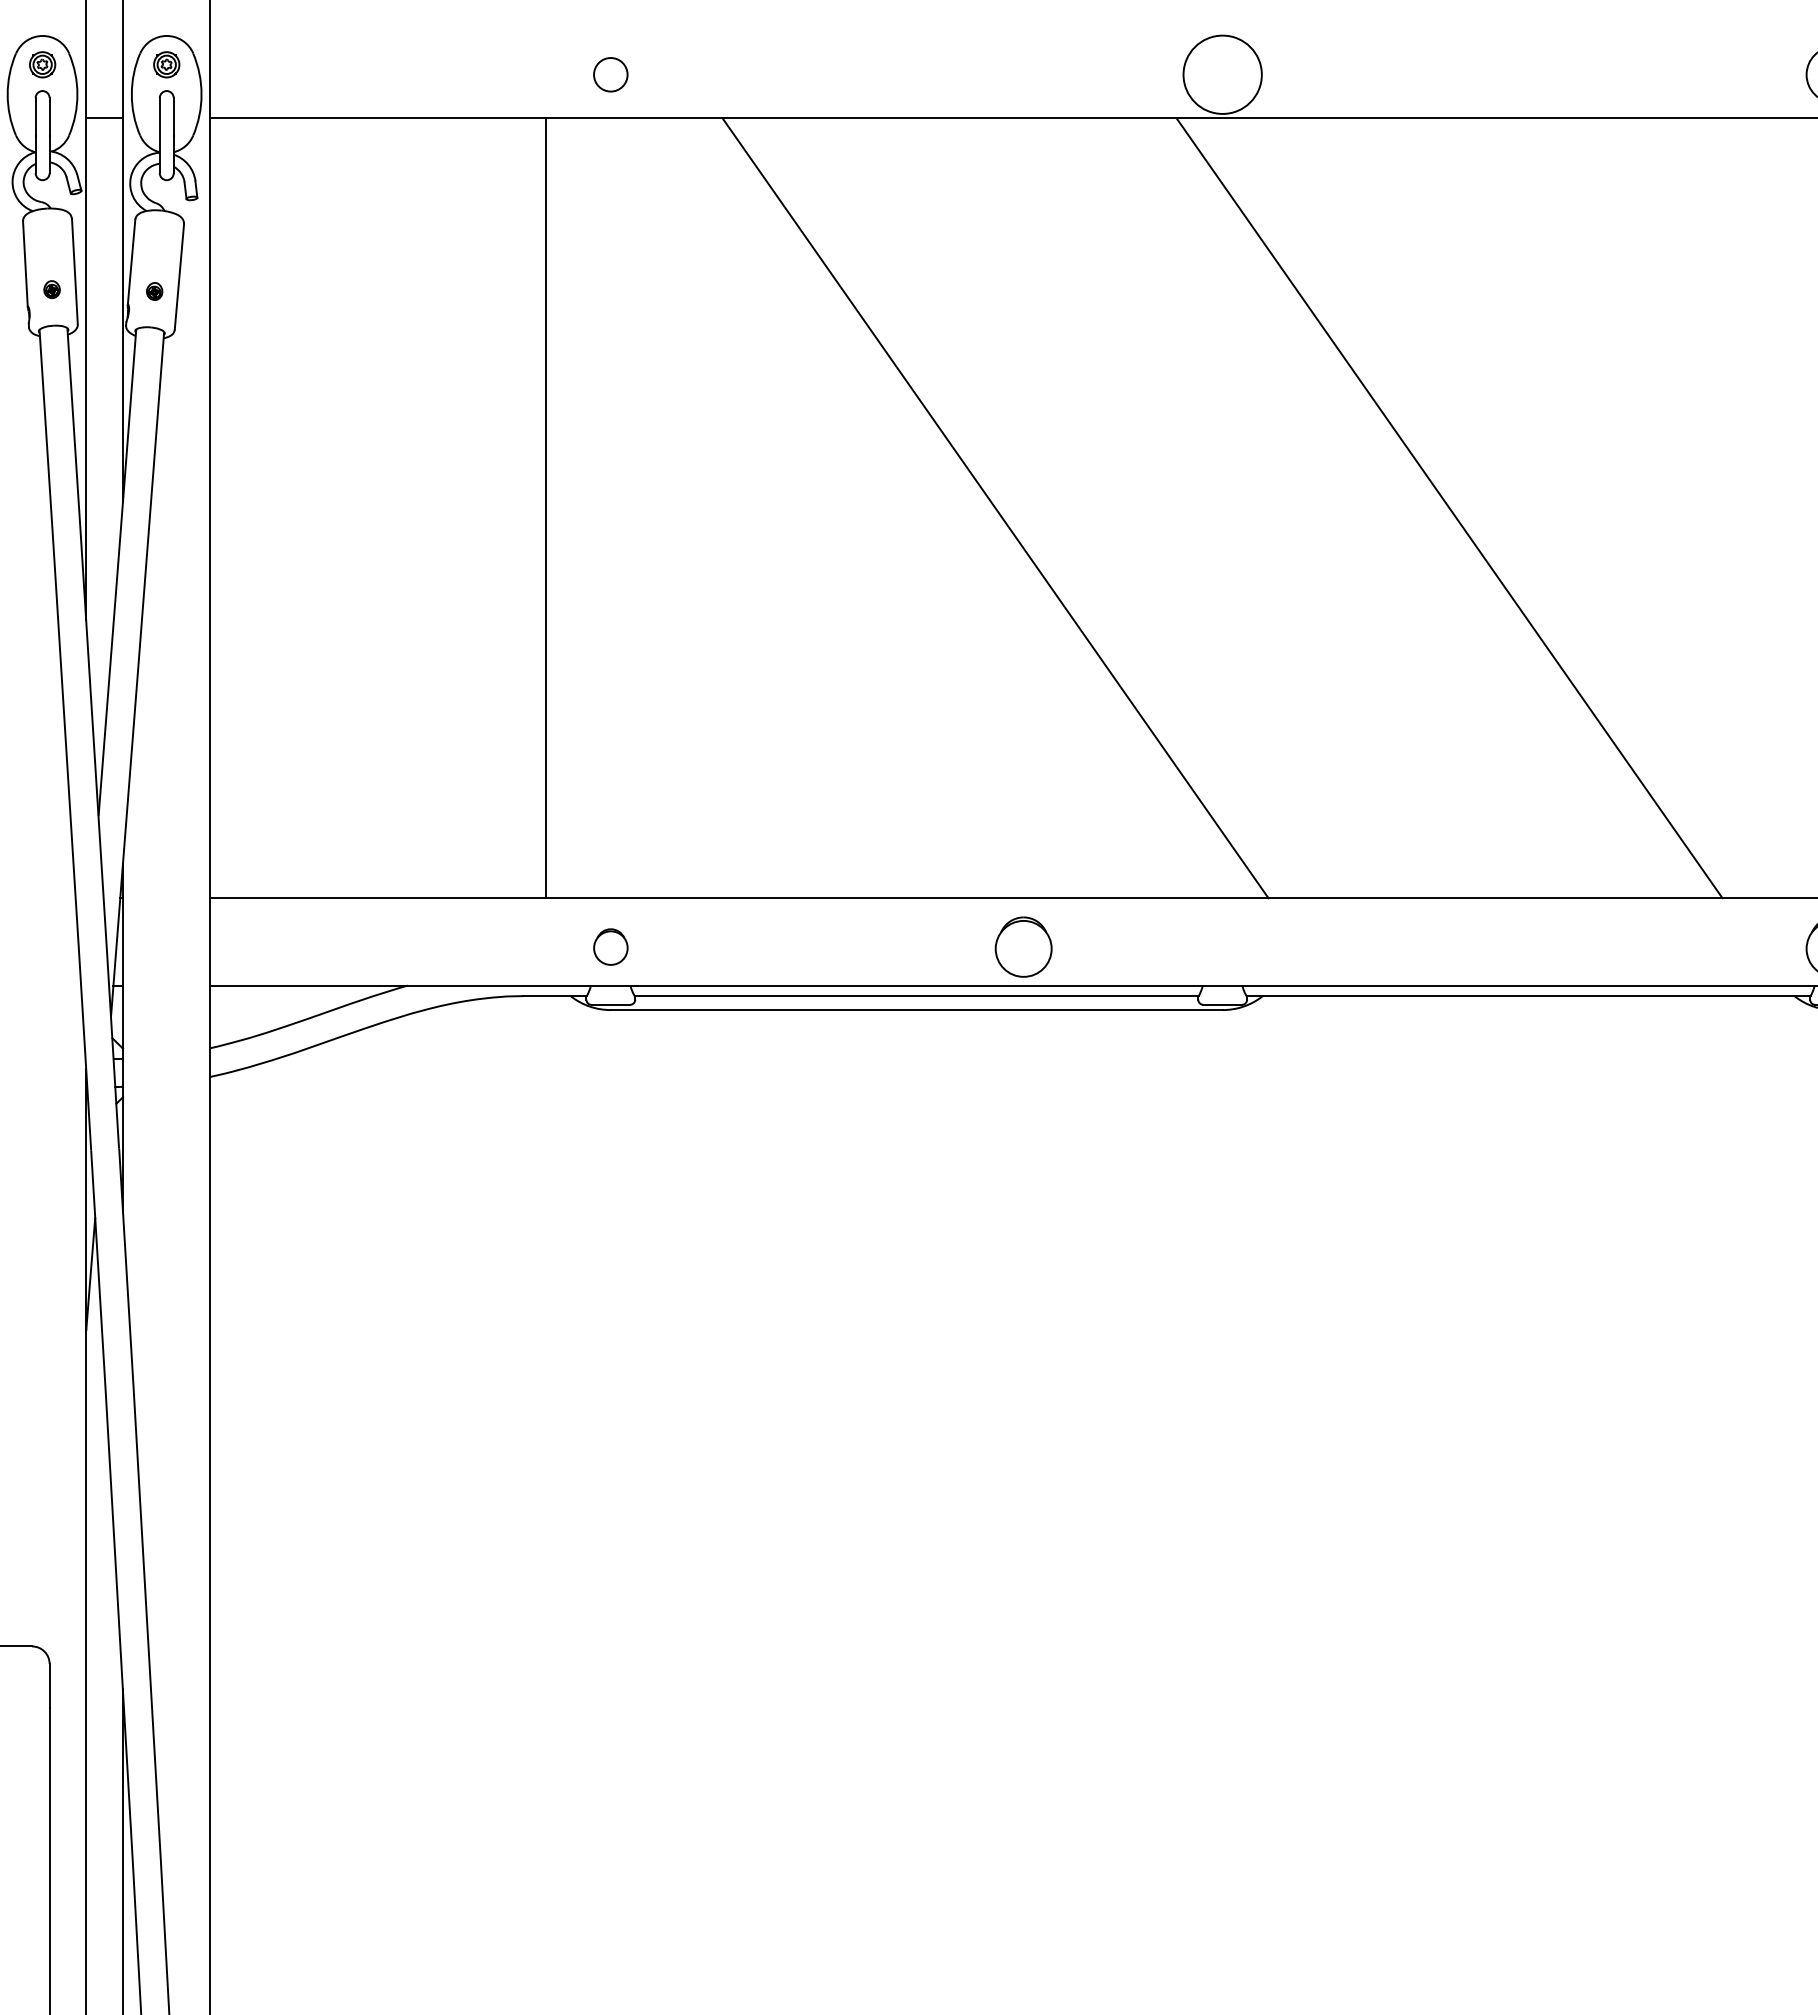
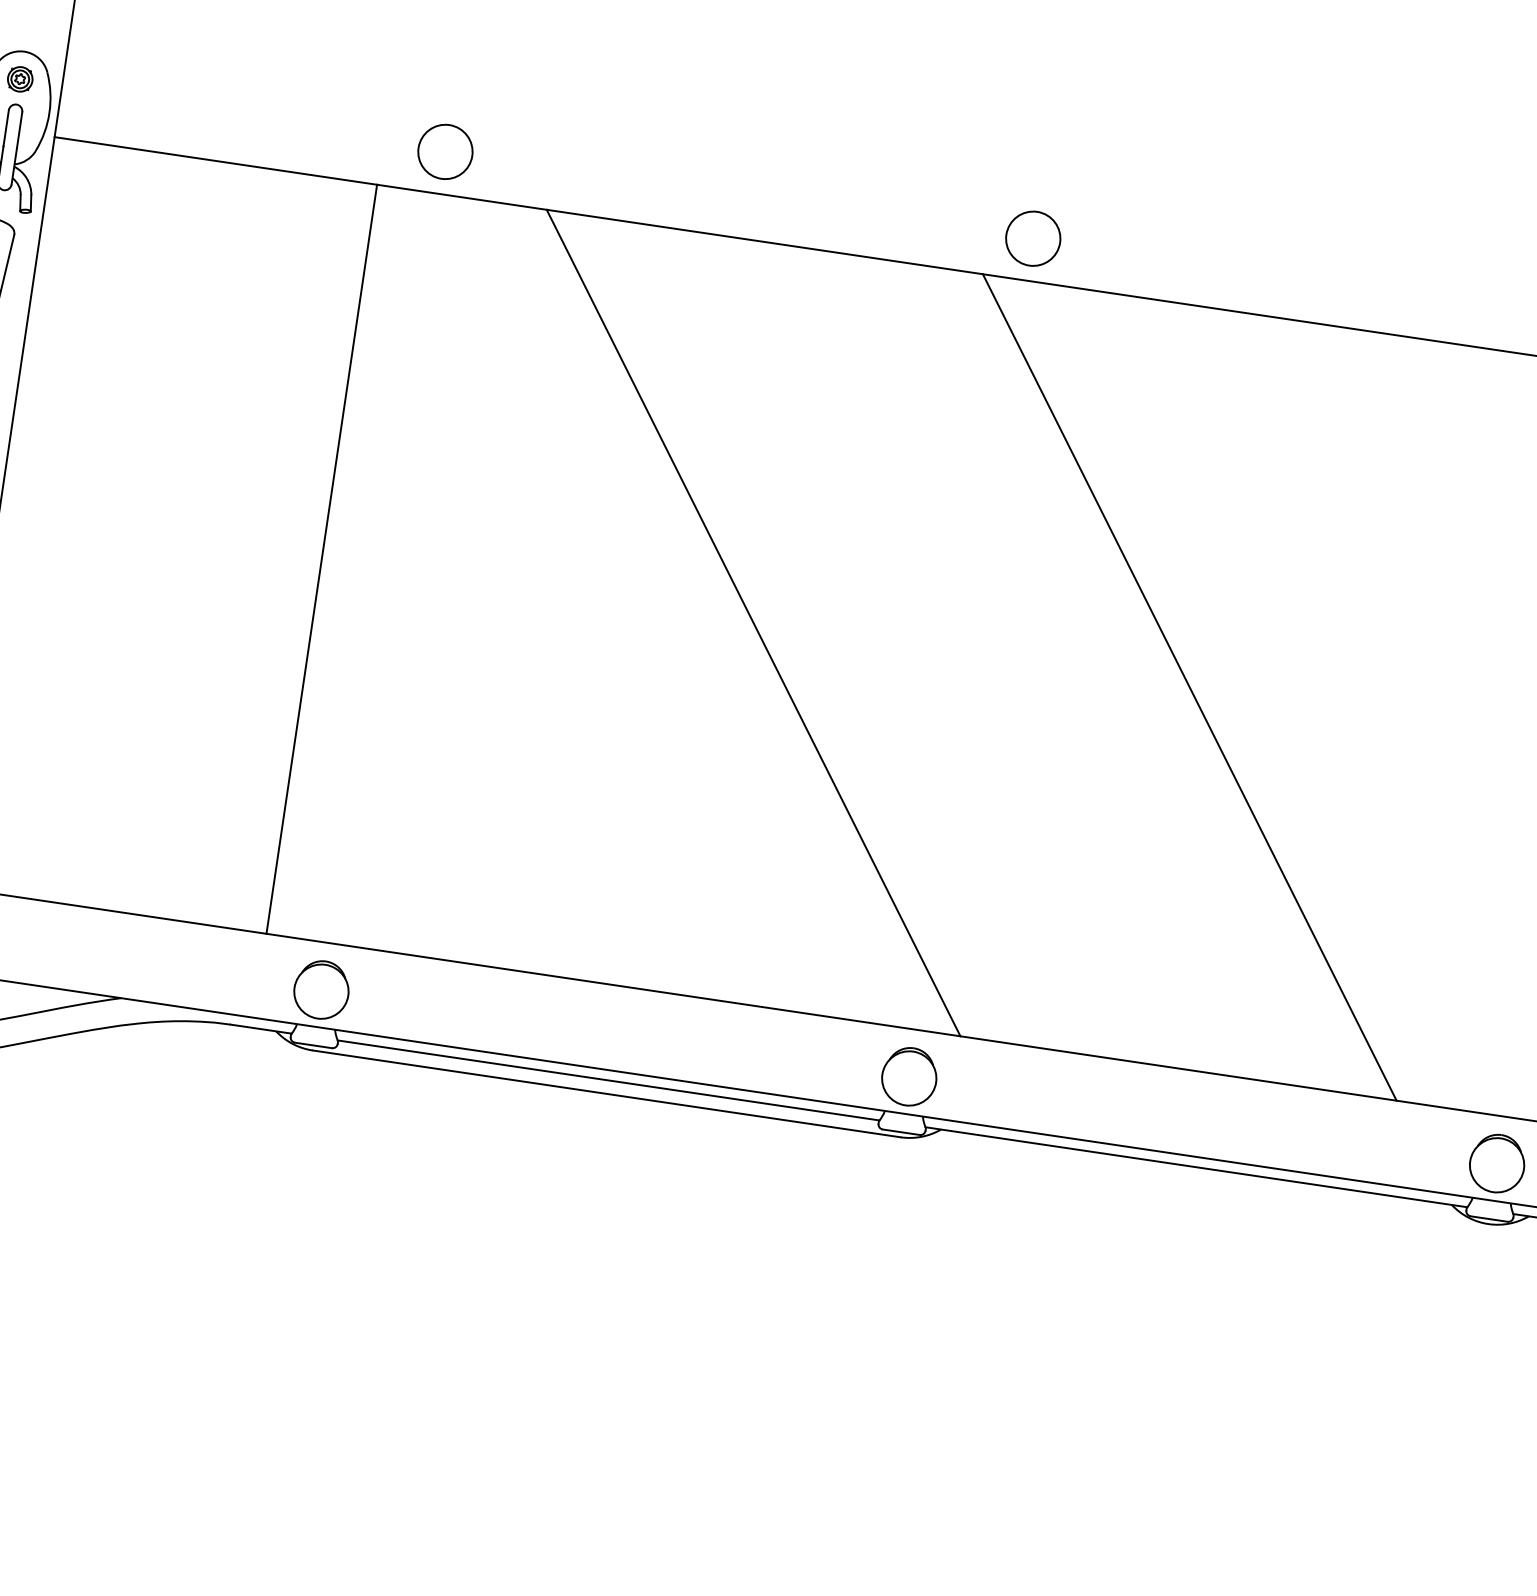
circle: (610, 74) -> (445, 151), size x1.67
circle: (1222, 74) -> (1033, 238), size x0.71
part: (610, 946) -> (321, 989), size x1.67
part: (1023, 946) -> (909, 1076), moved

